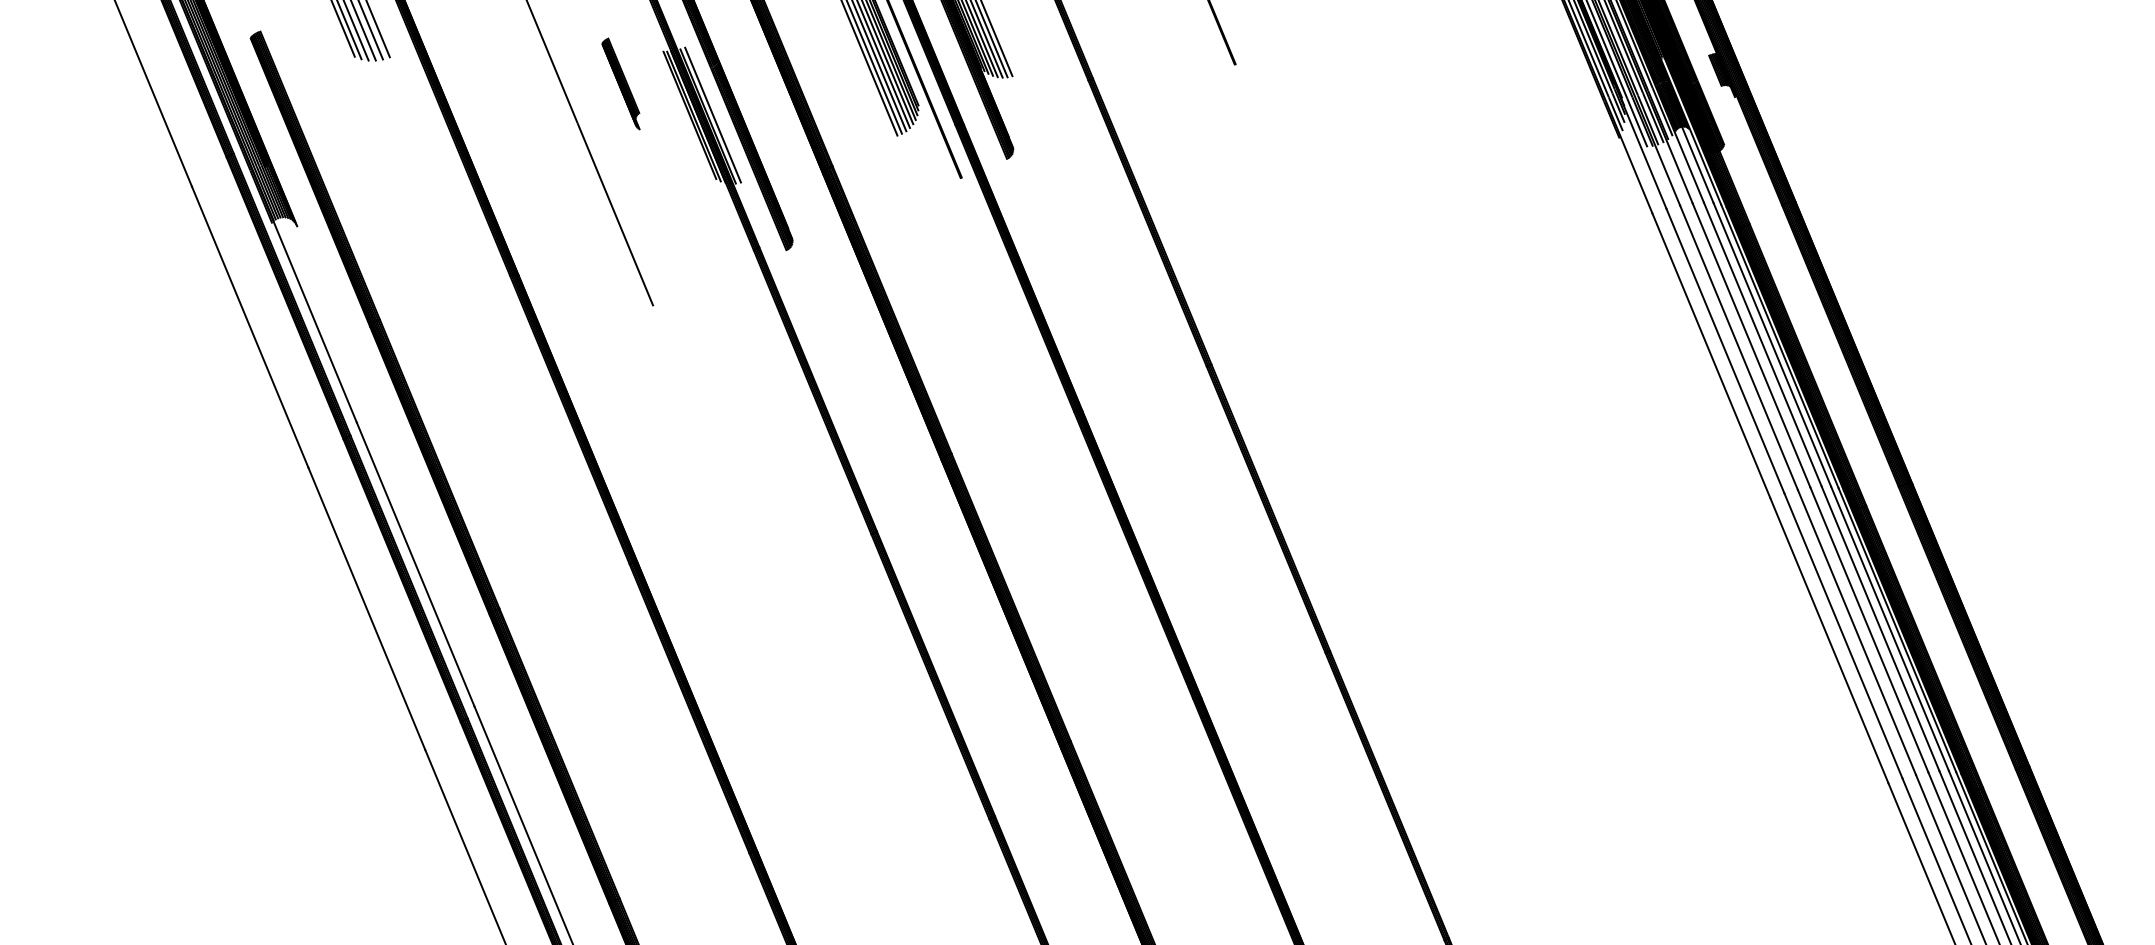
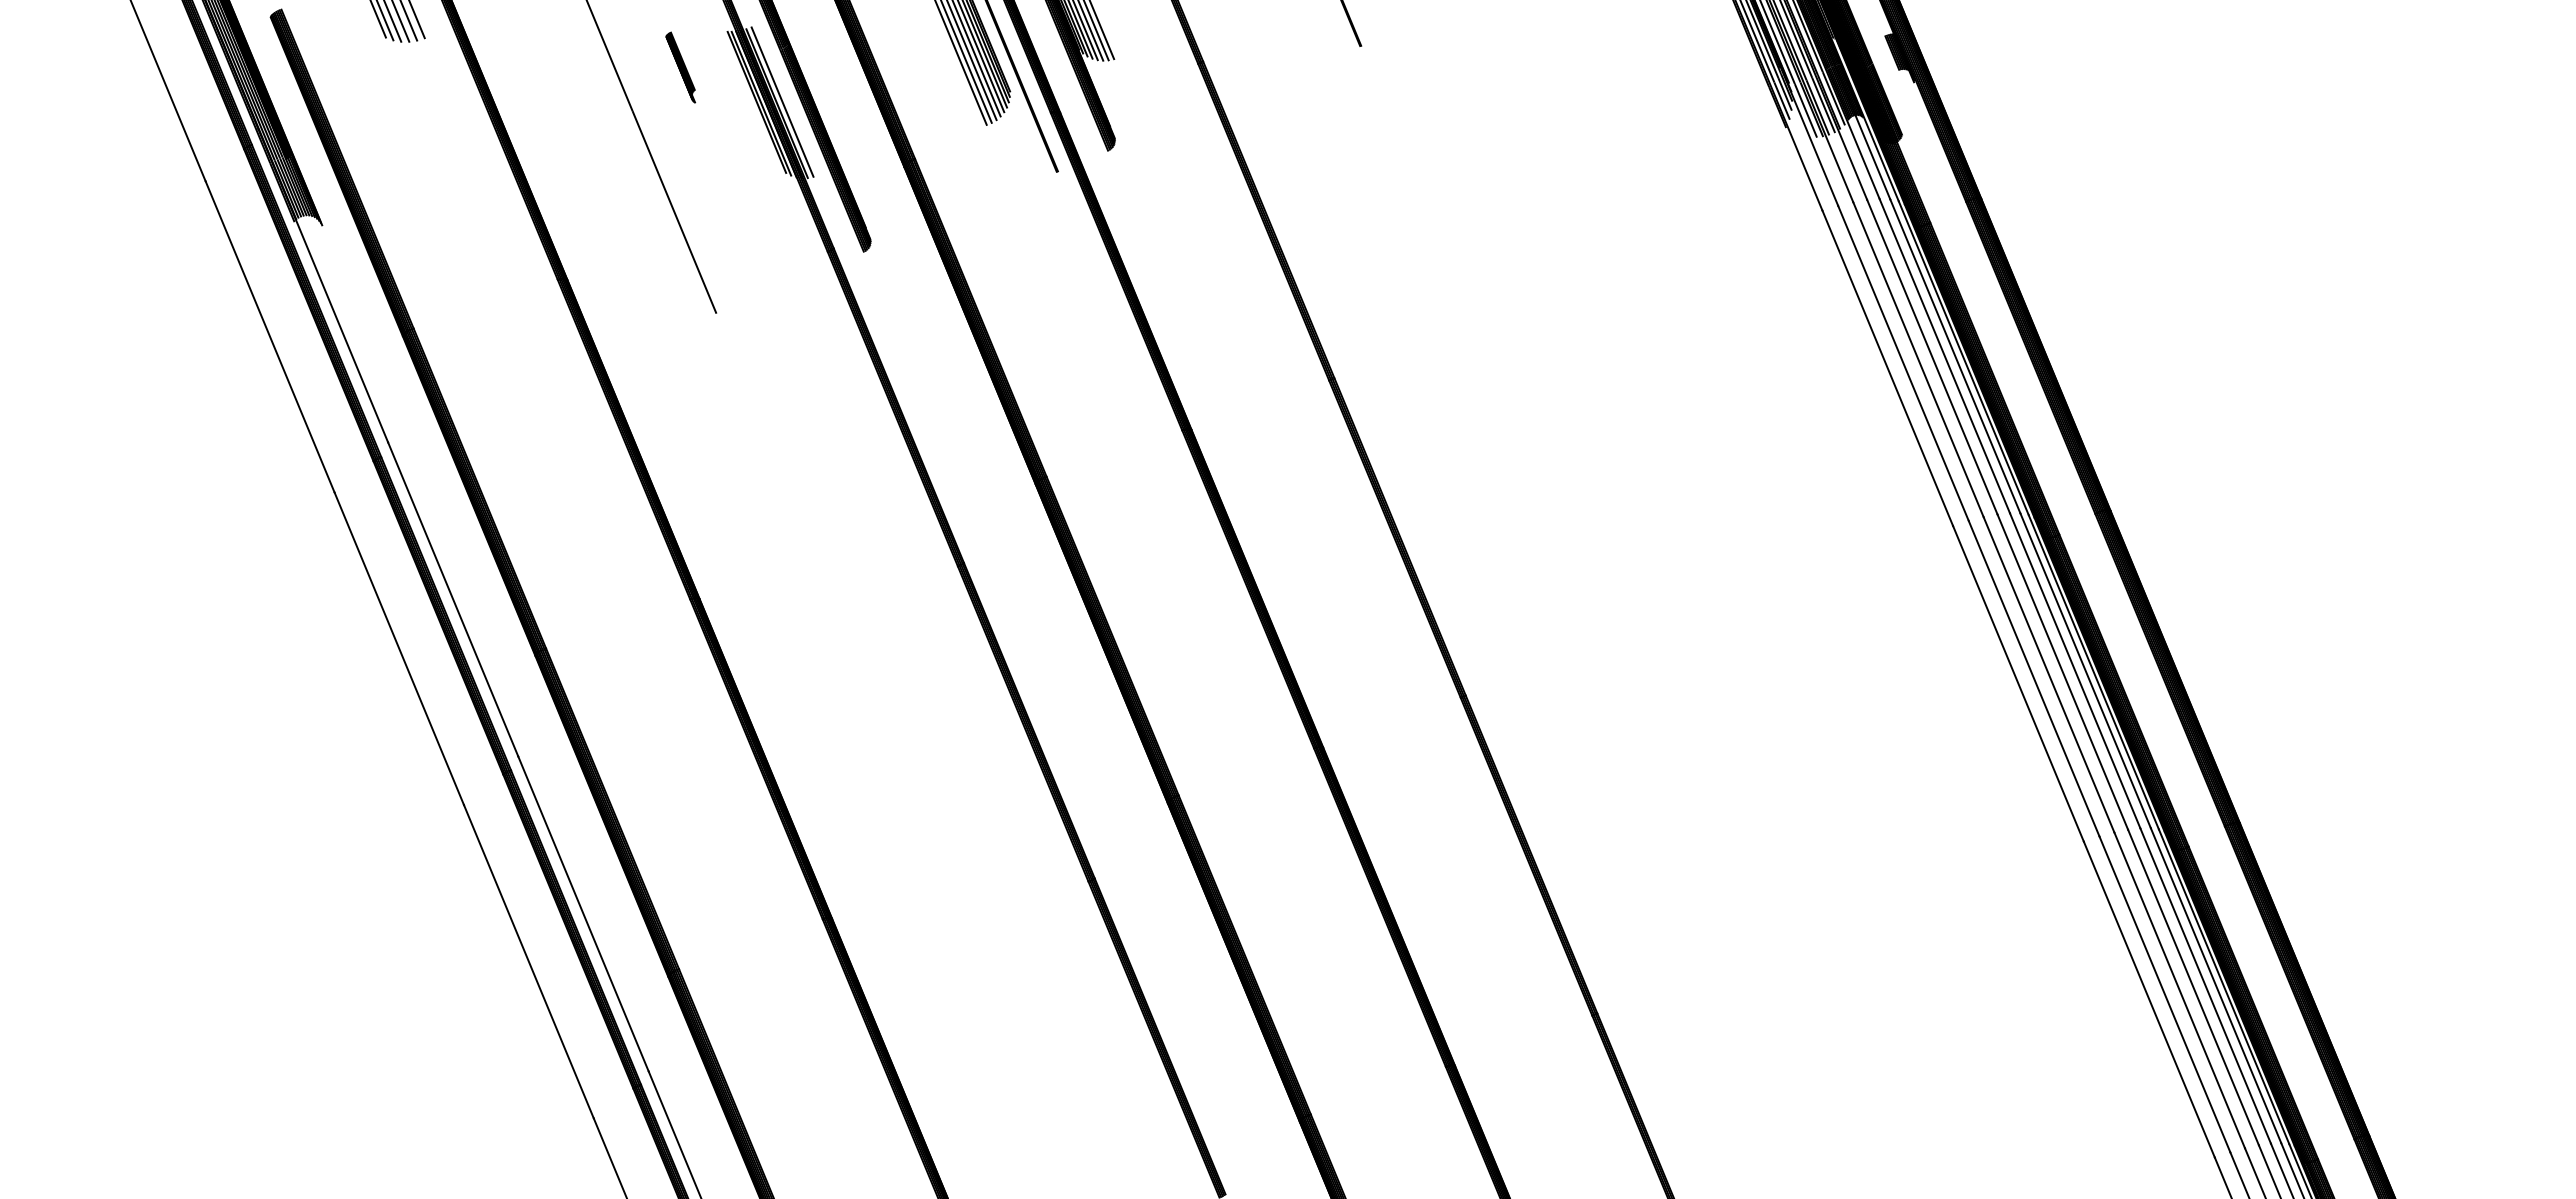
part: (620, 83) -> (680, 67), size x0.7

